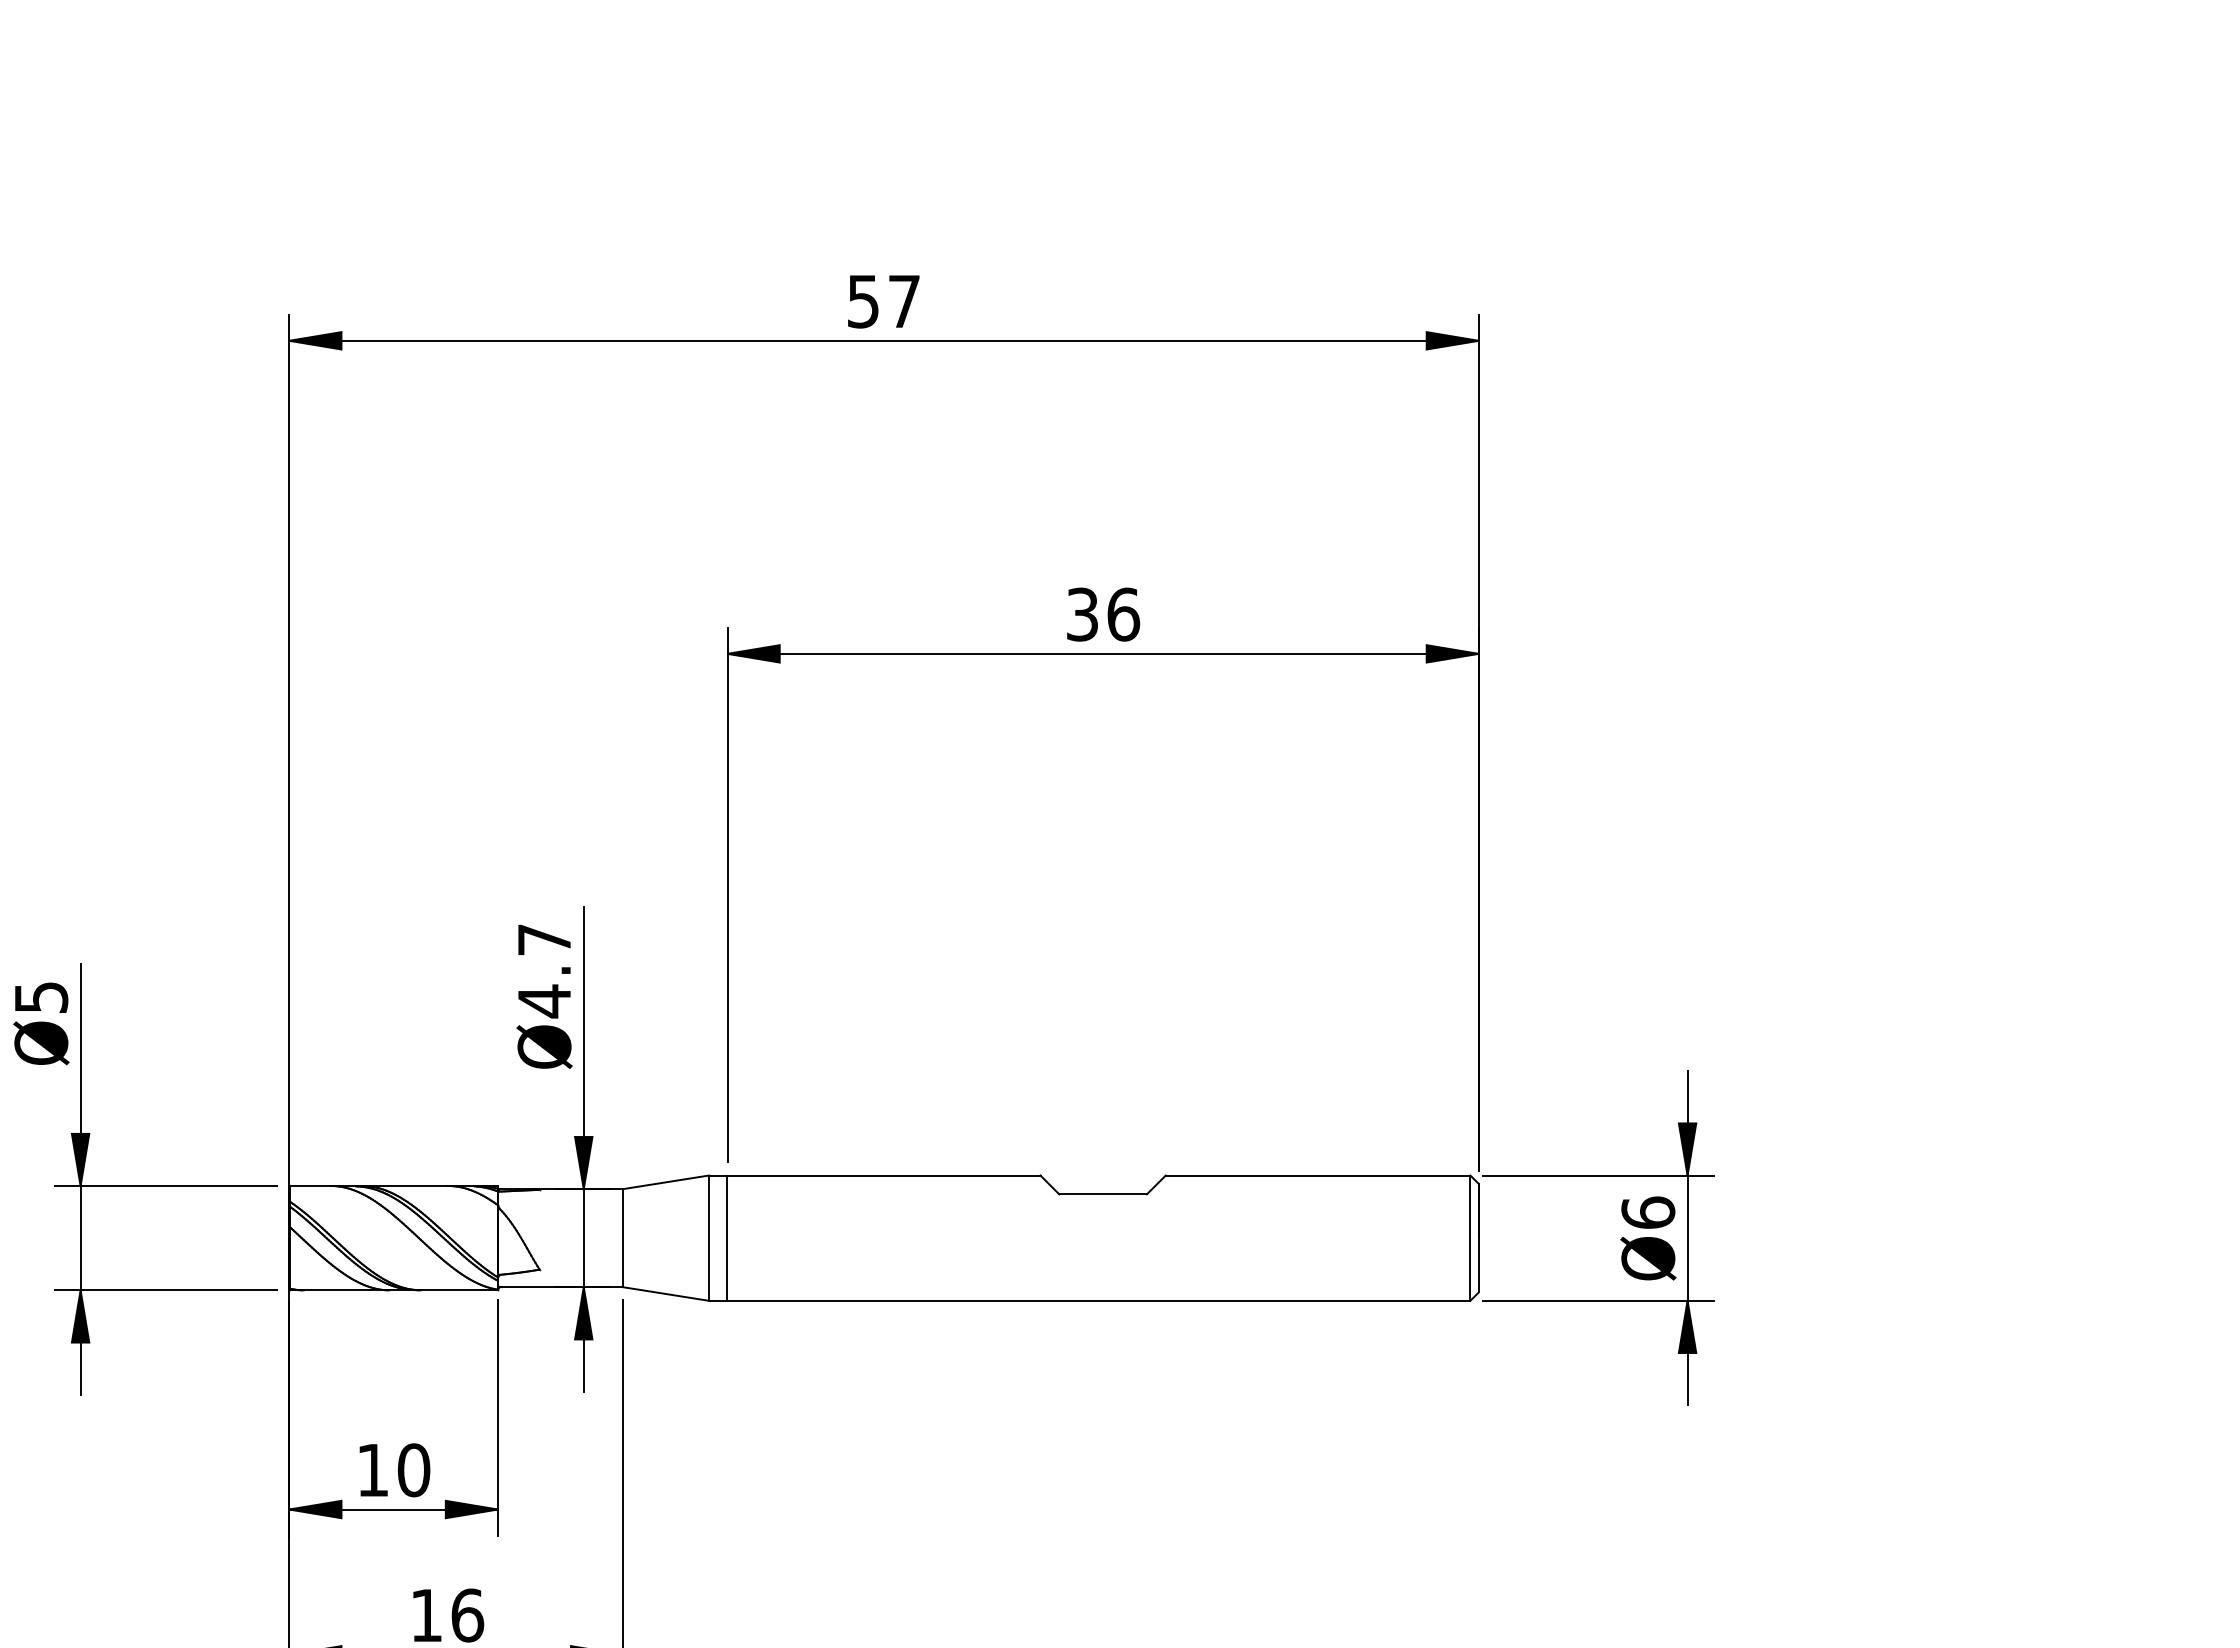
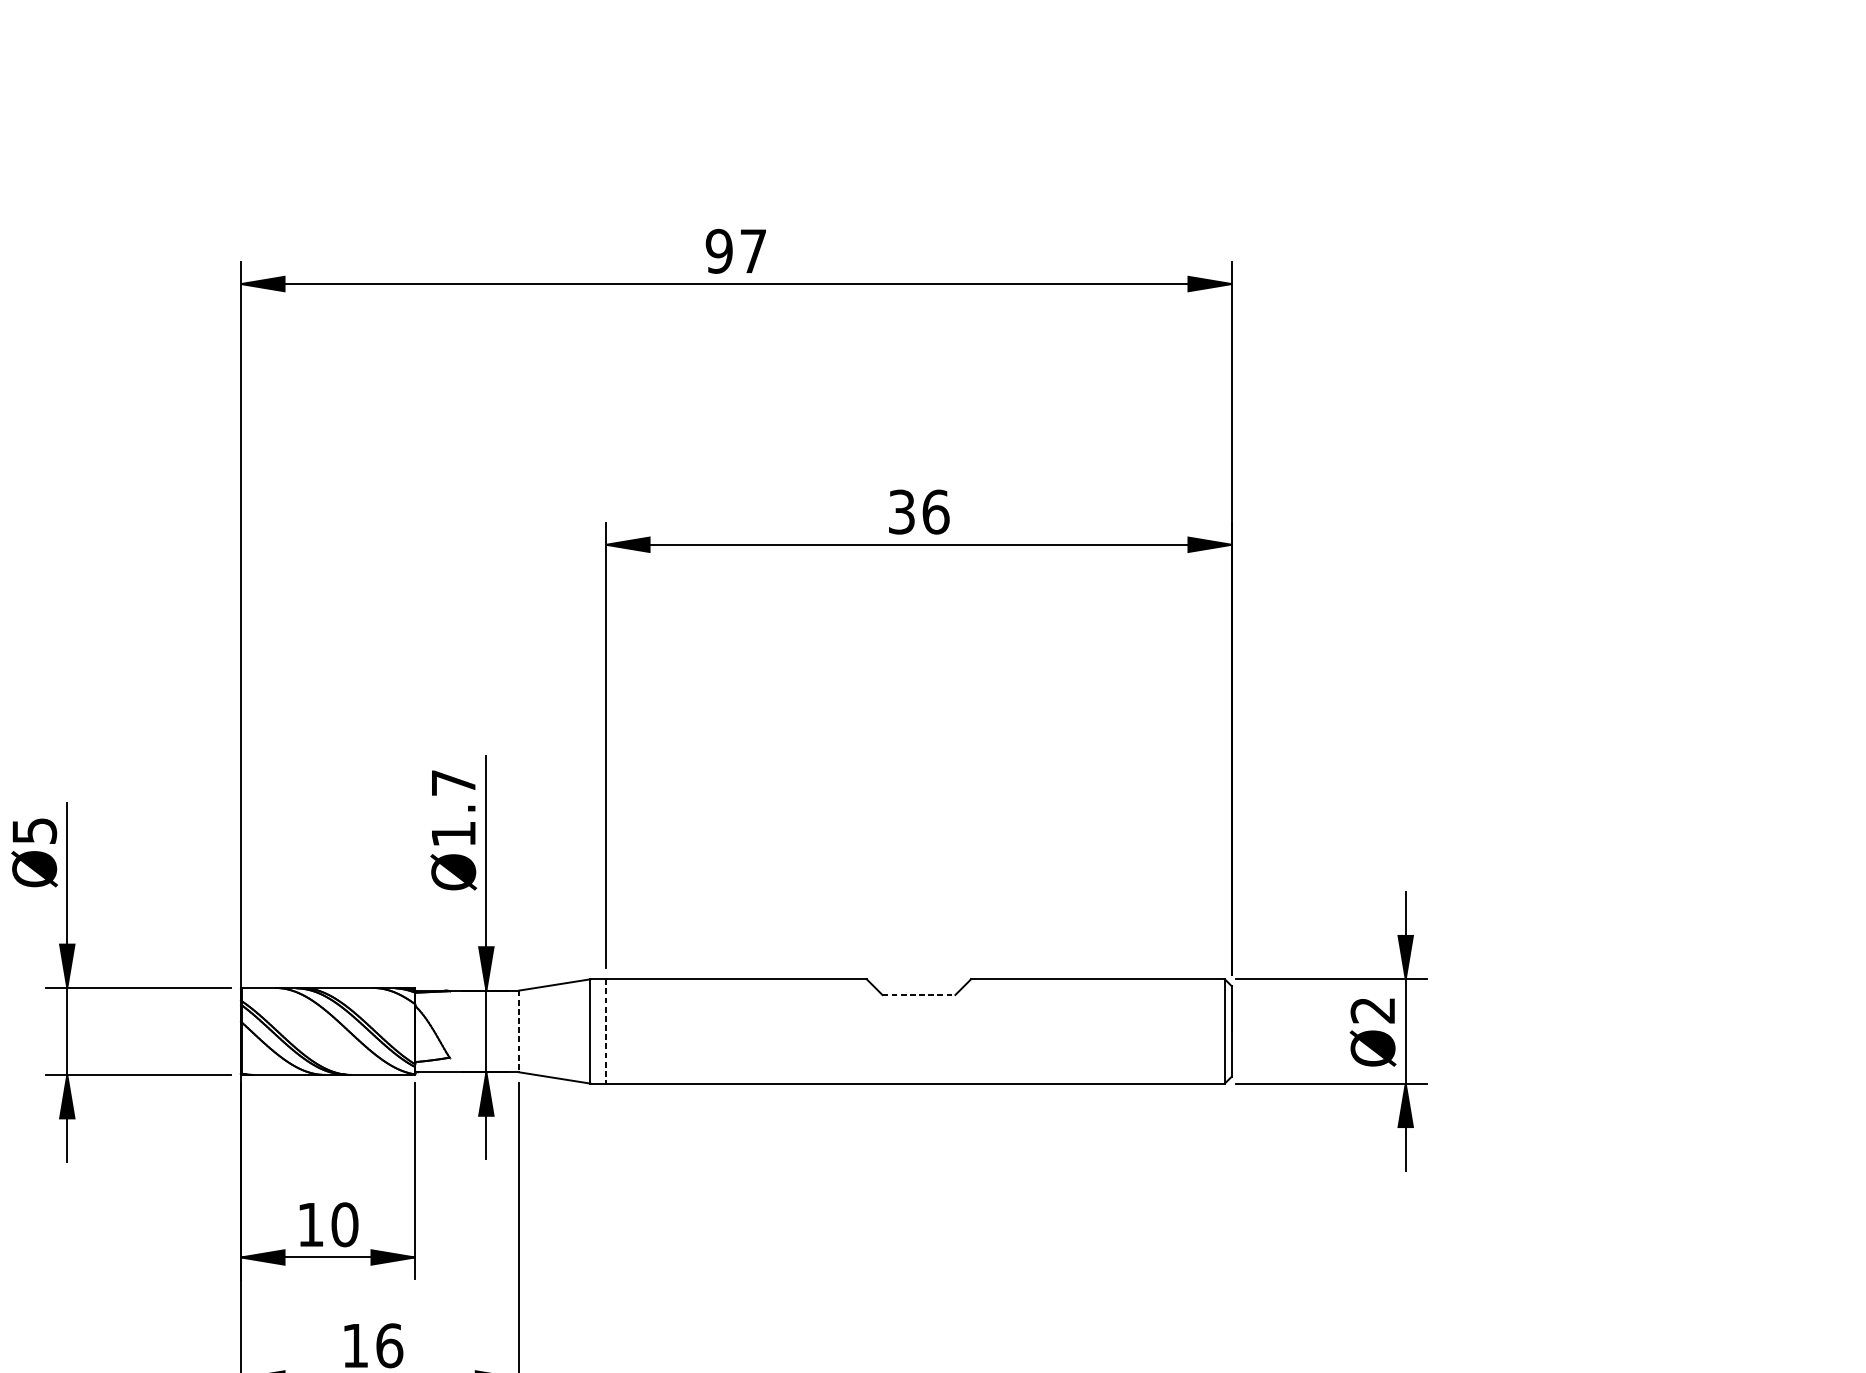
text: (863, 301) -> (719, 251), 57 -> 97
text: (544, 1001) -> (453, 834), Ø4.7 -> Ø1.7
line: (1103, 1194) -> (919, 995), solid -> dashed
text: (1648, 1212) -> (1373, 1010), Ø6 -> Ø2
line: (623, 1238) -> (519, 1031), solid -> dashed
line: (727, 1238) -> (606, 1031), solid -> dashed

